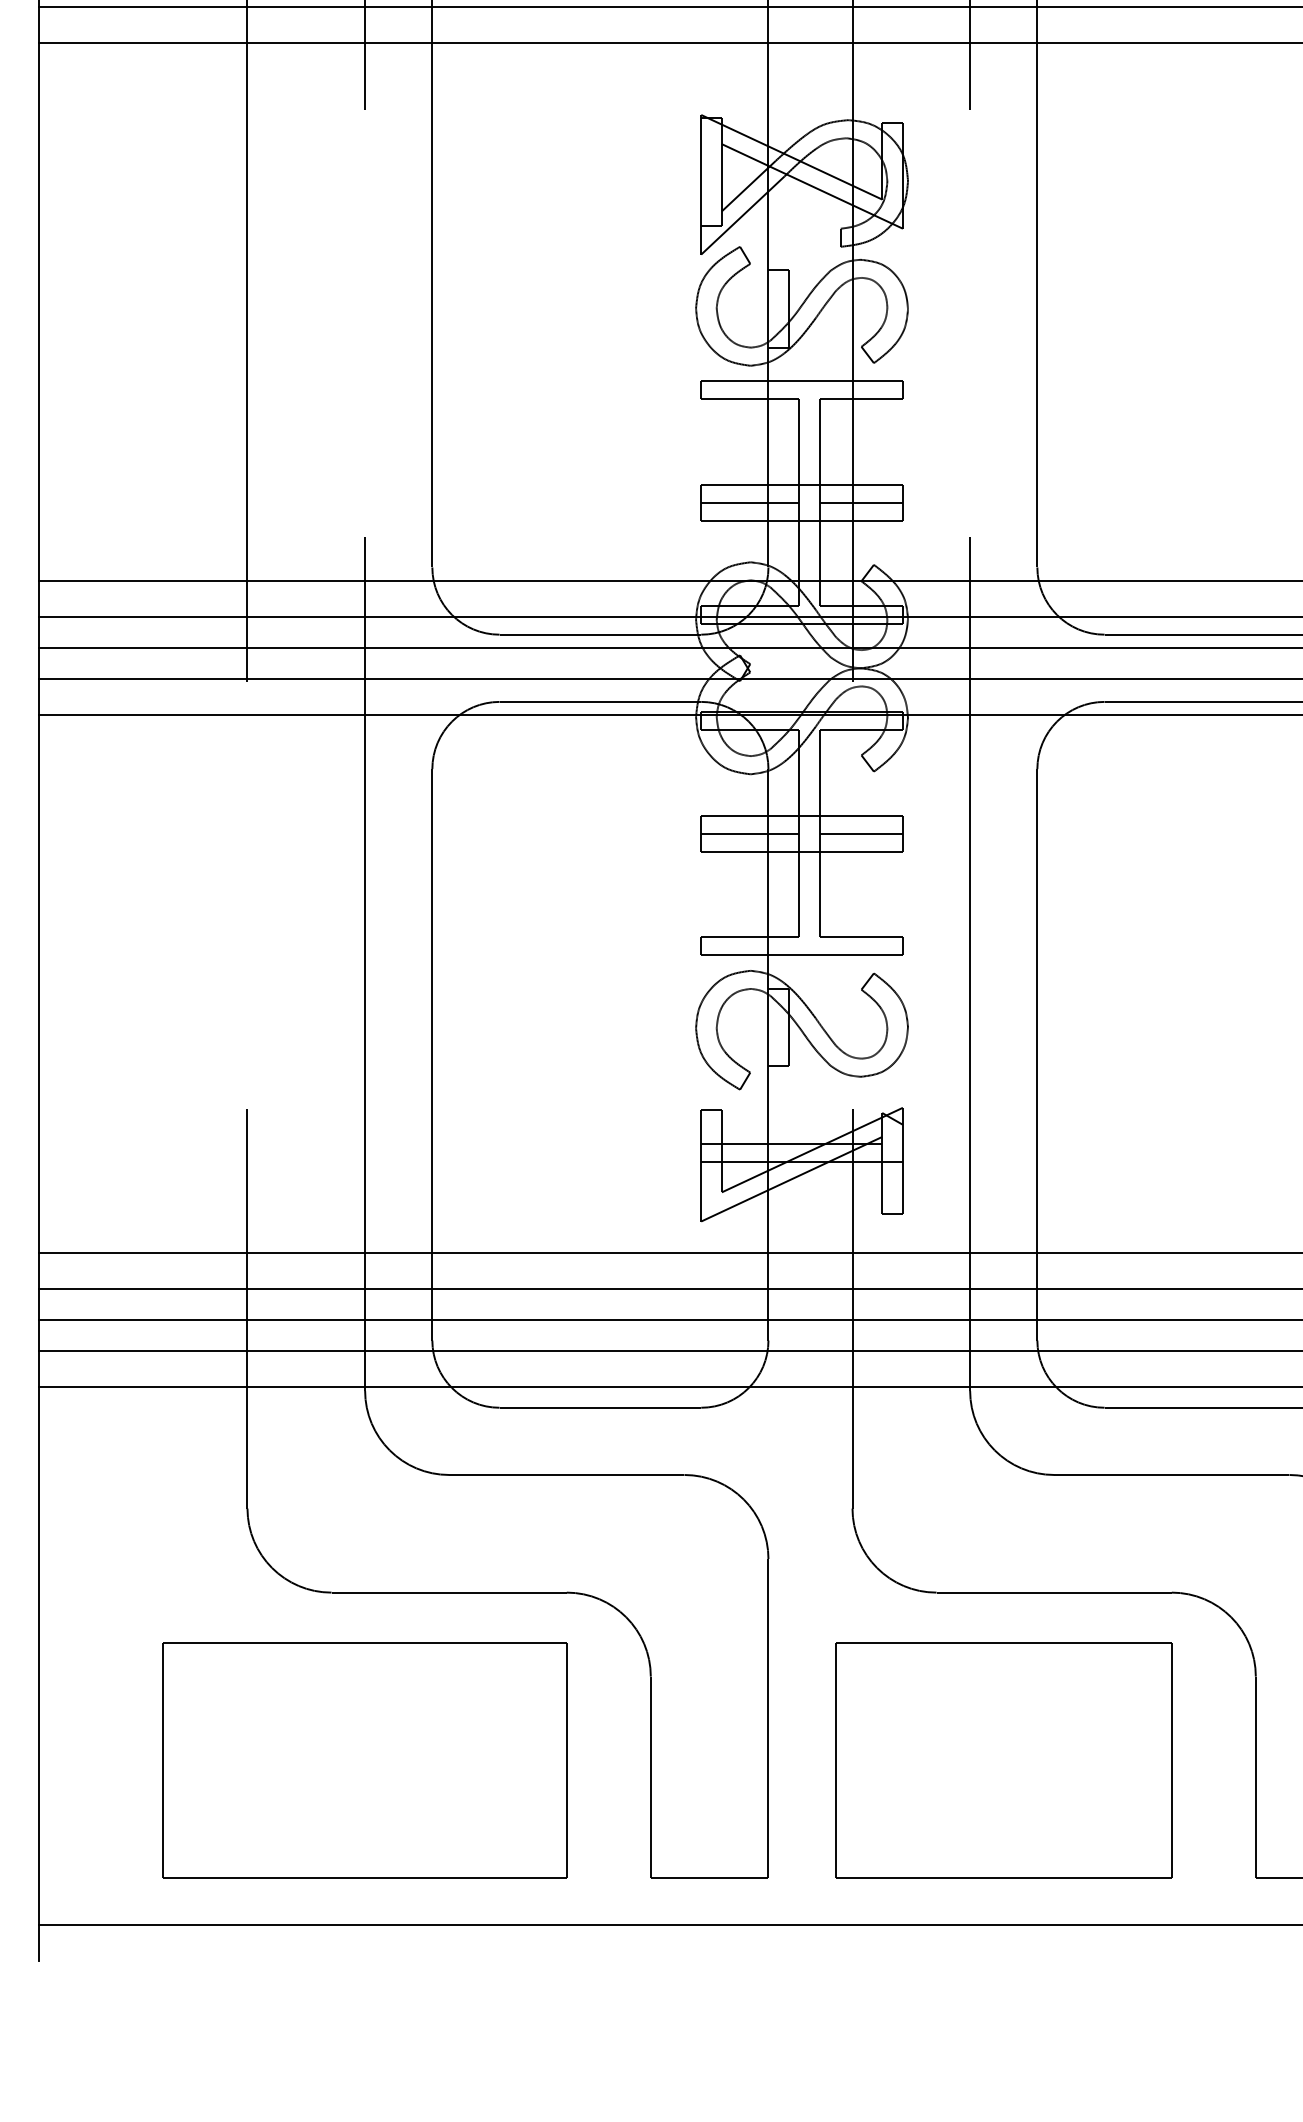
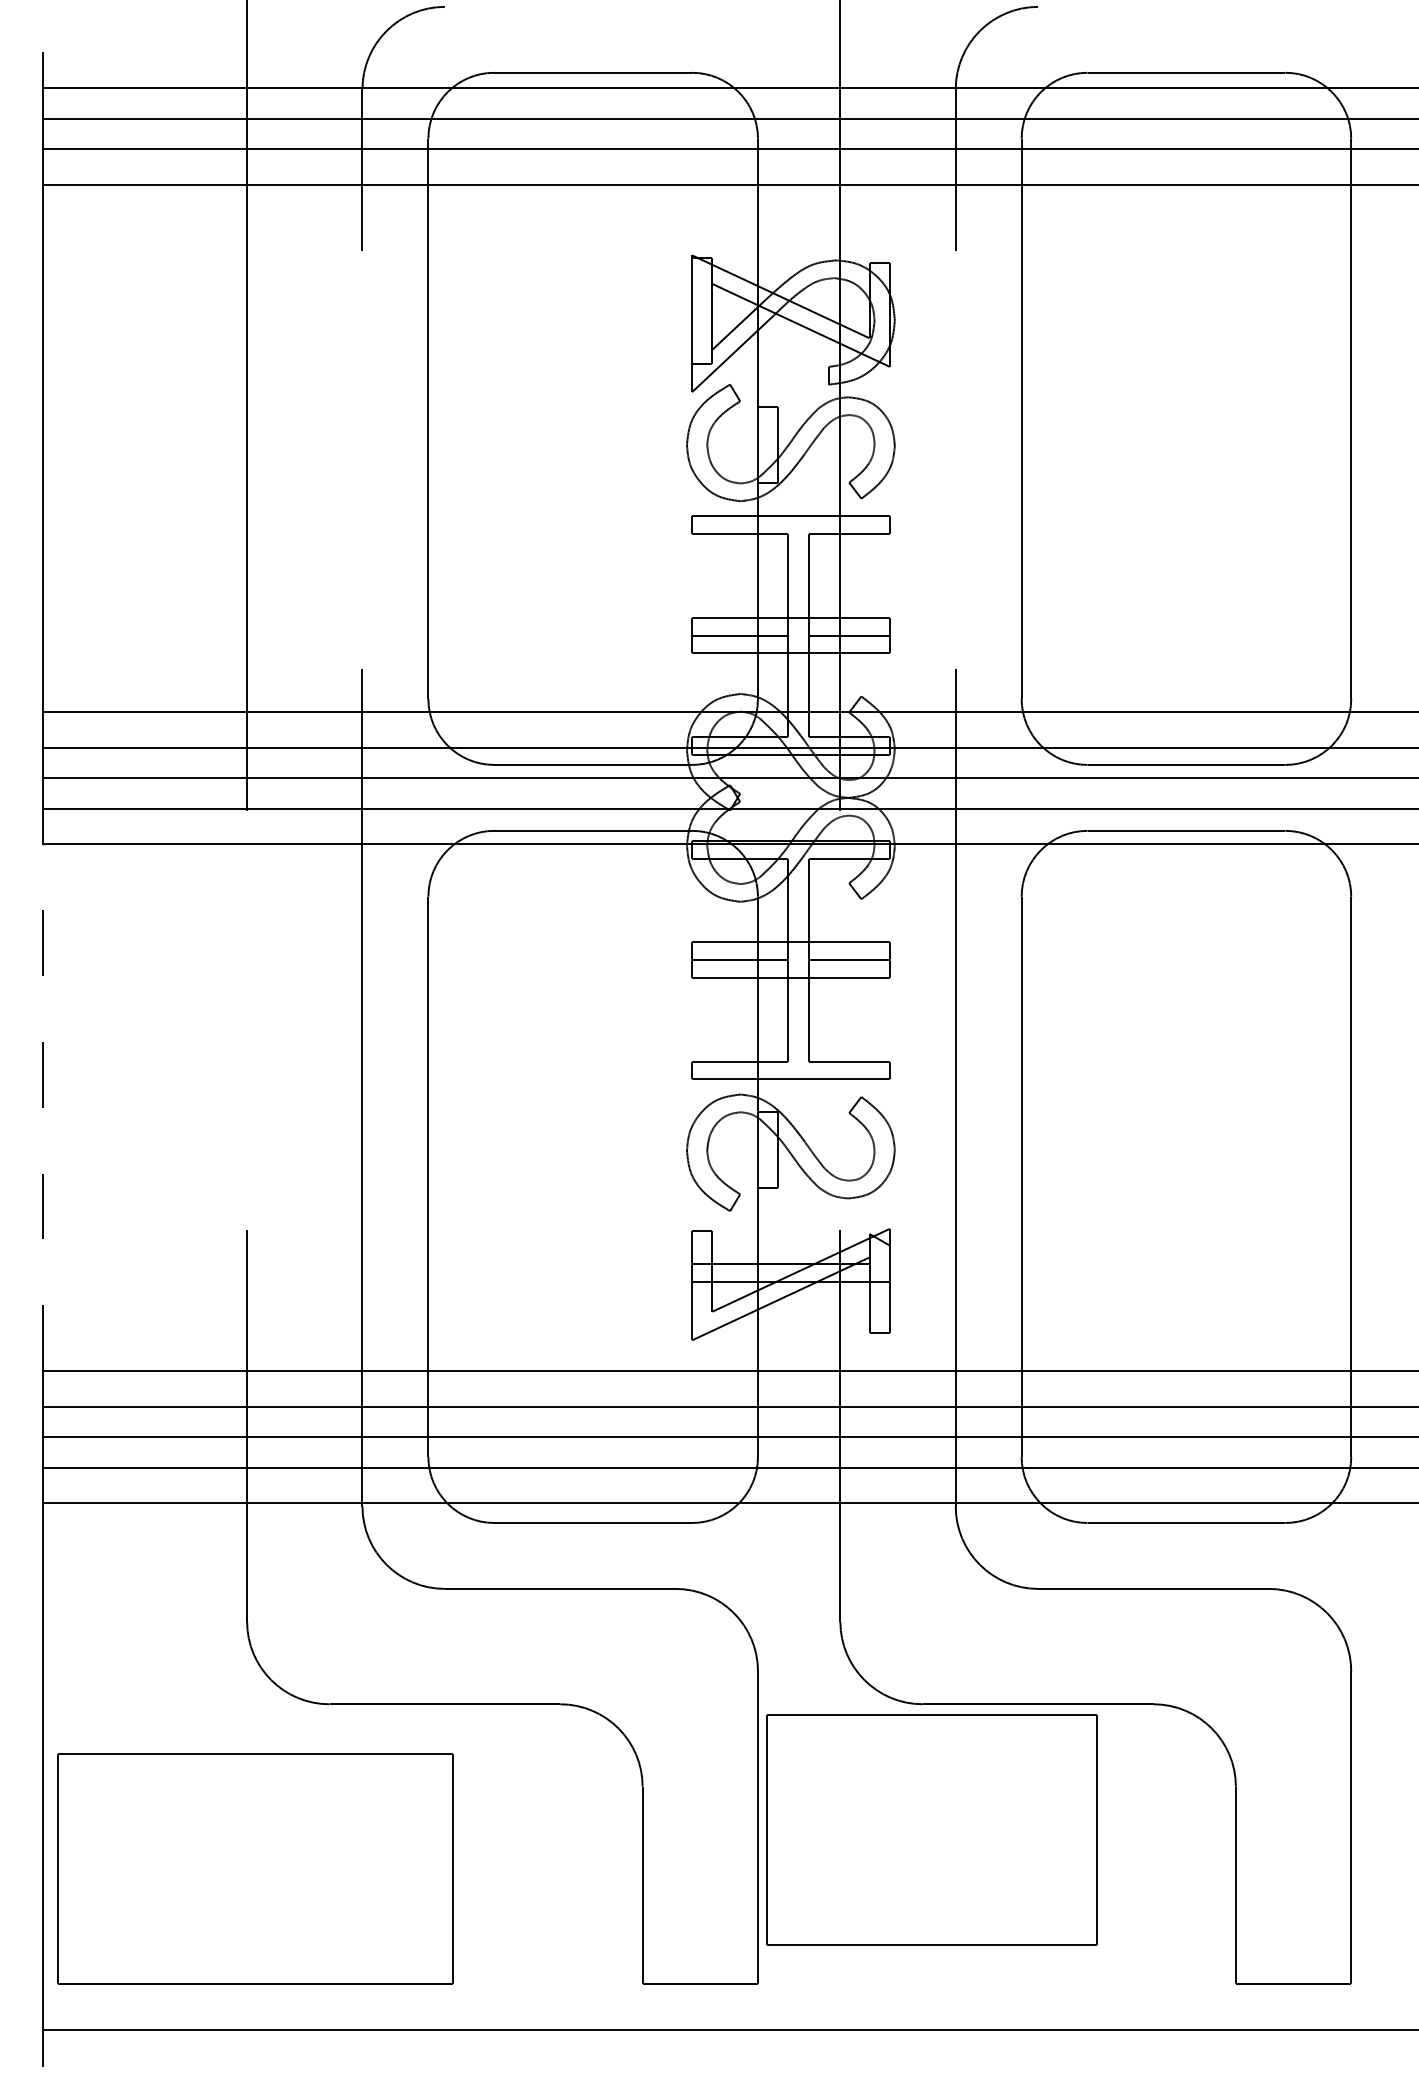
line: (38, 984) -> (42, 1107), solid -> dashed
part: (365, 1760) -> (255, 1868), moved
part: (1003, 1760) -> (931, 1829), moved

